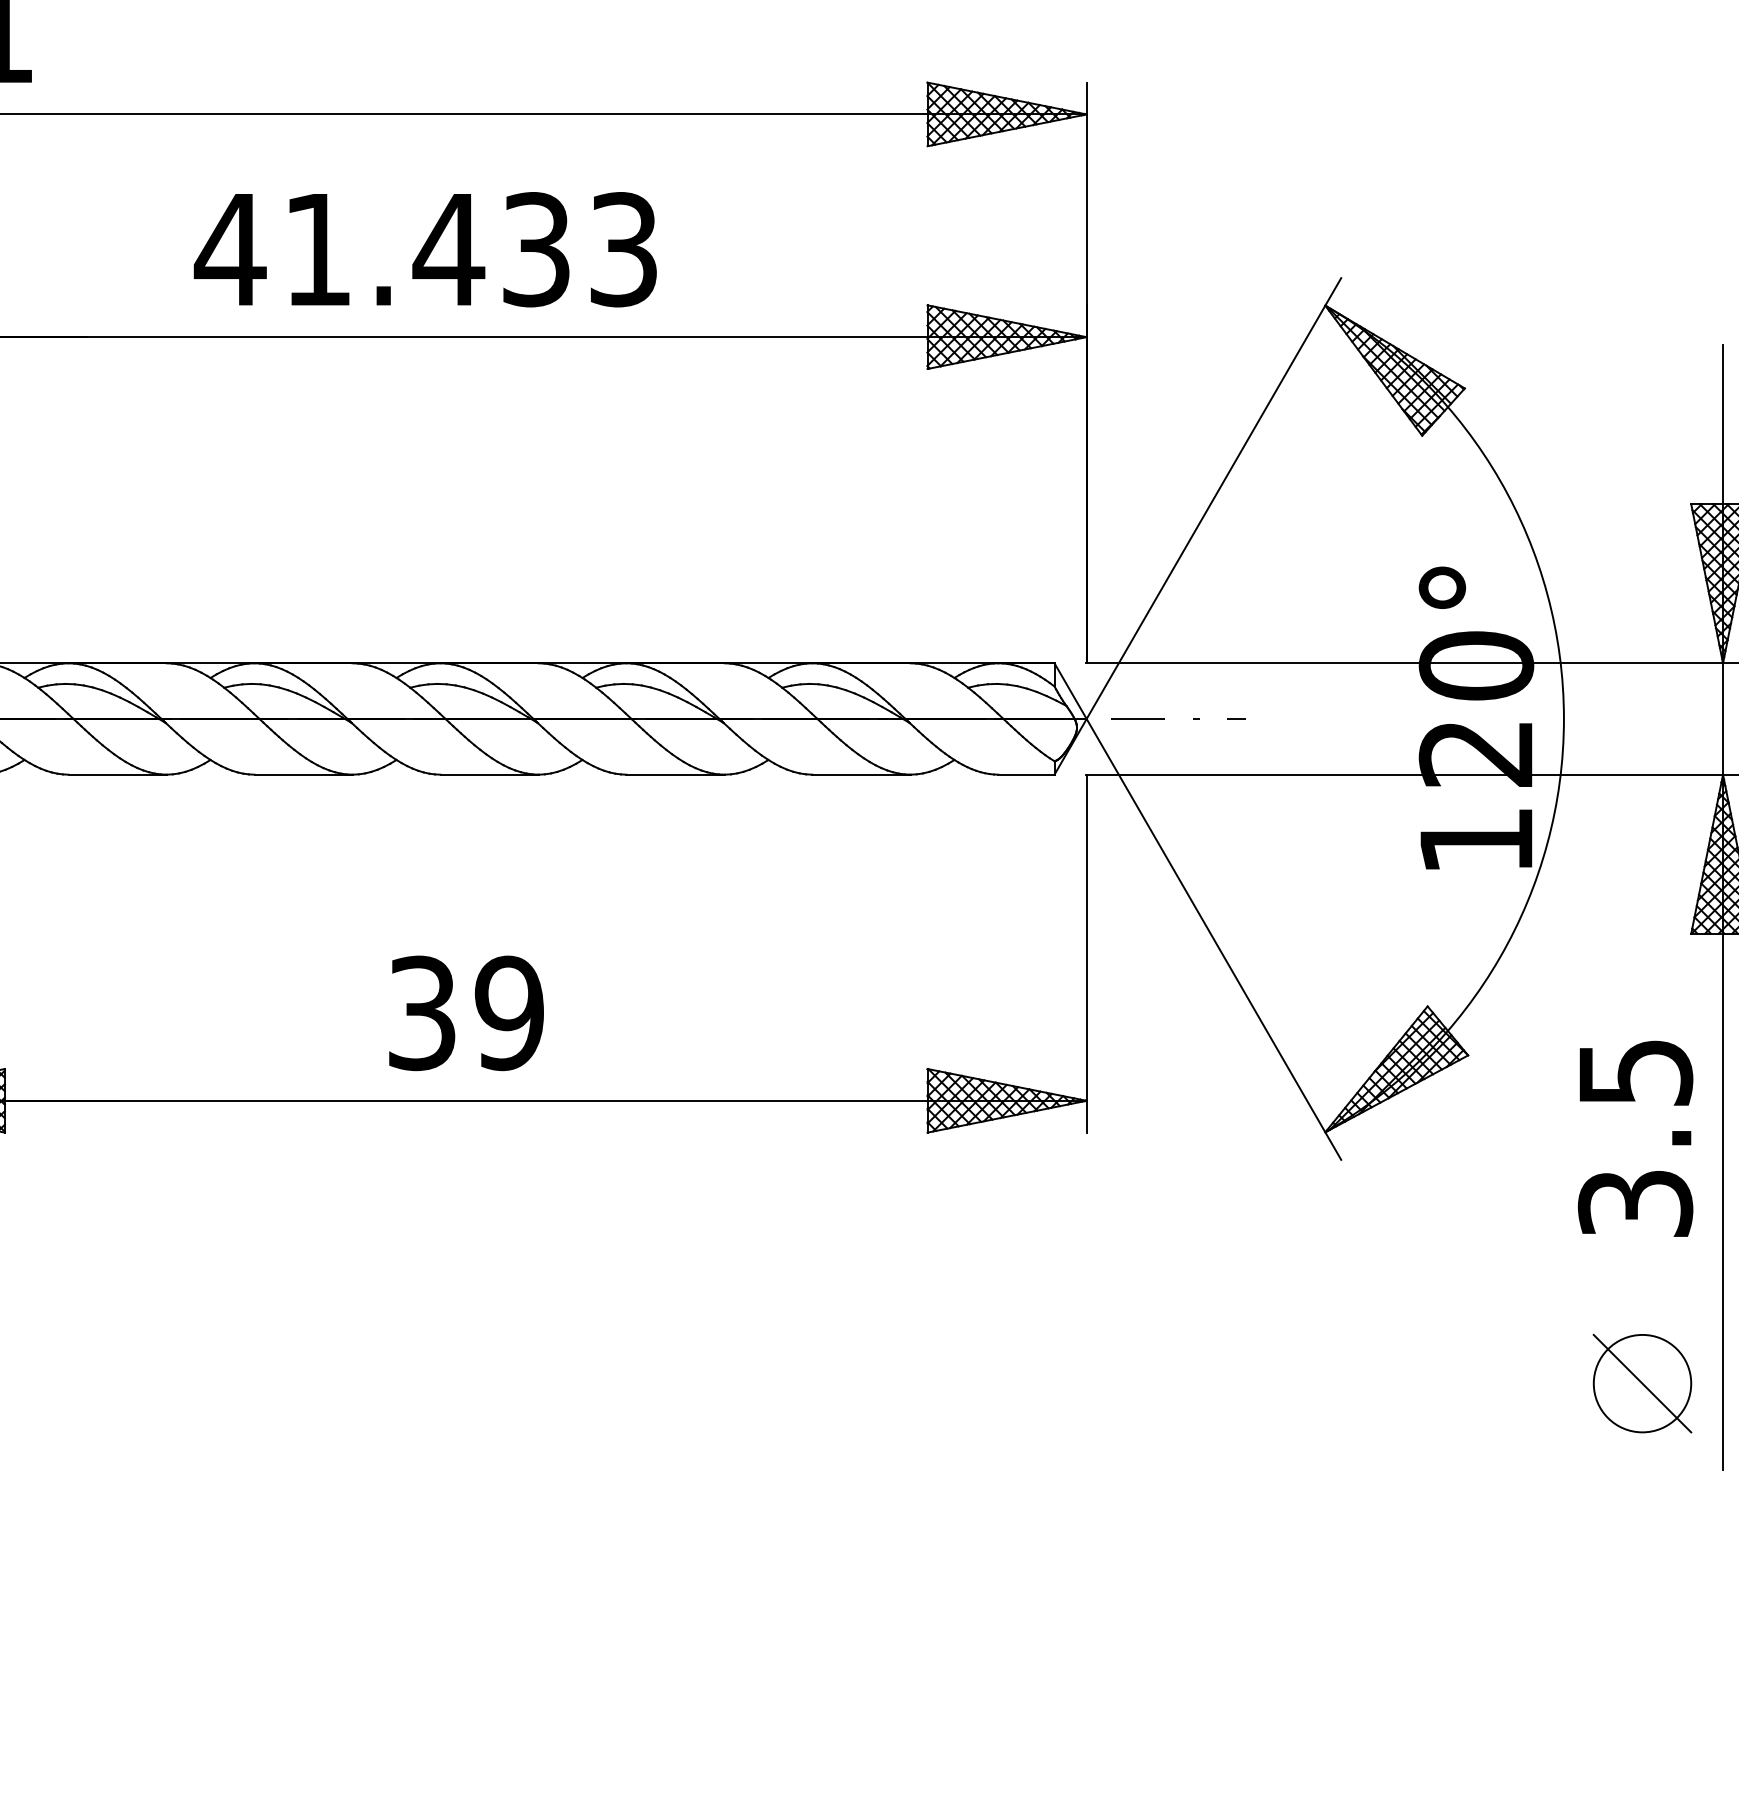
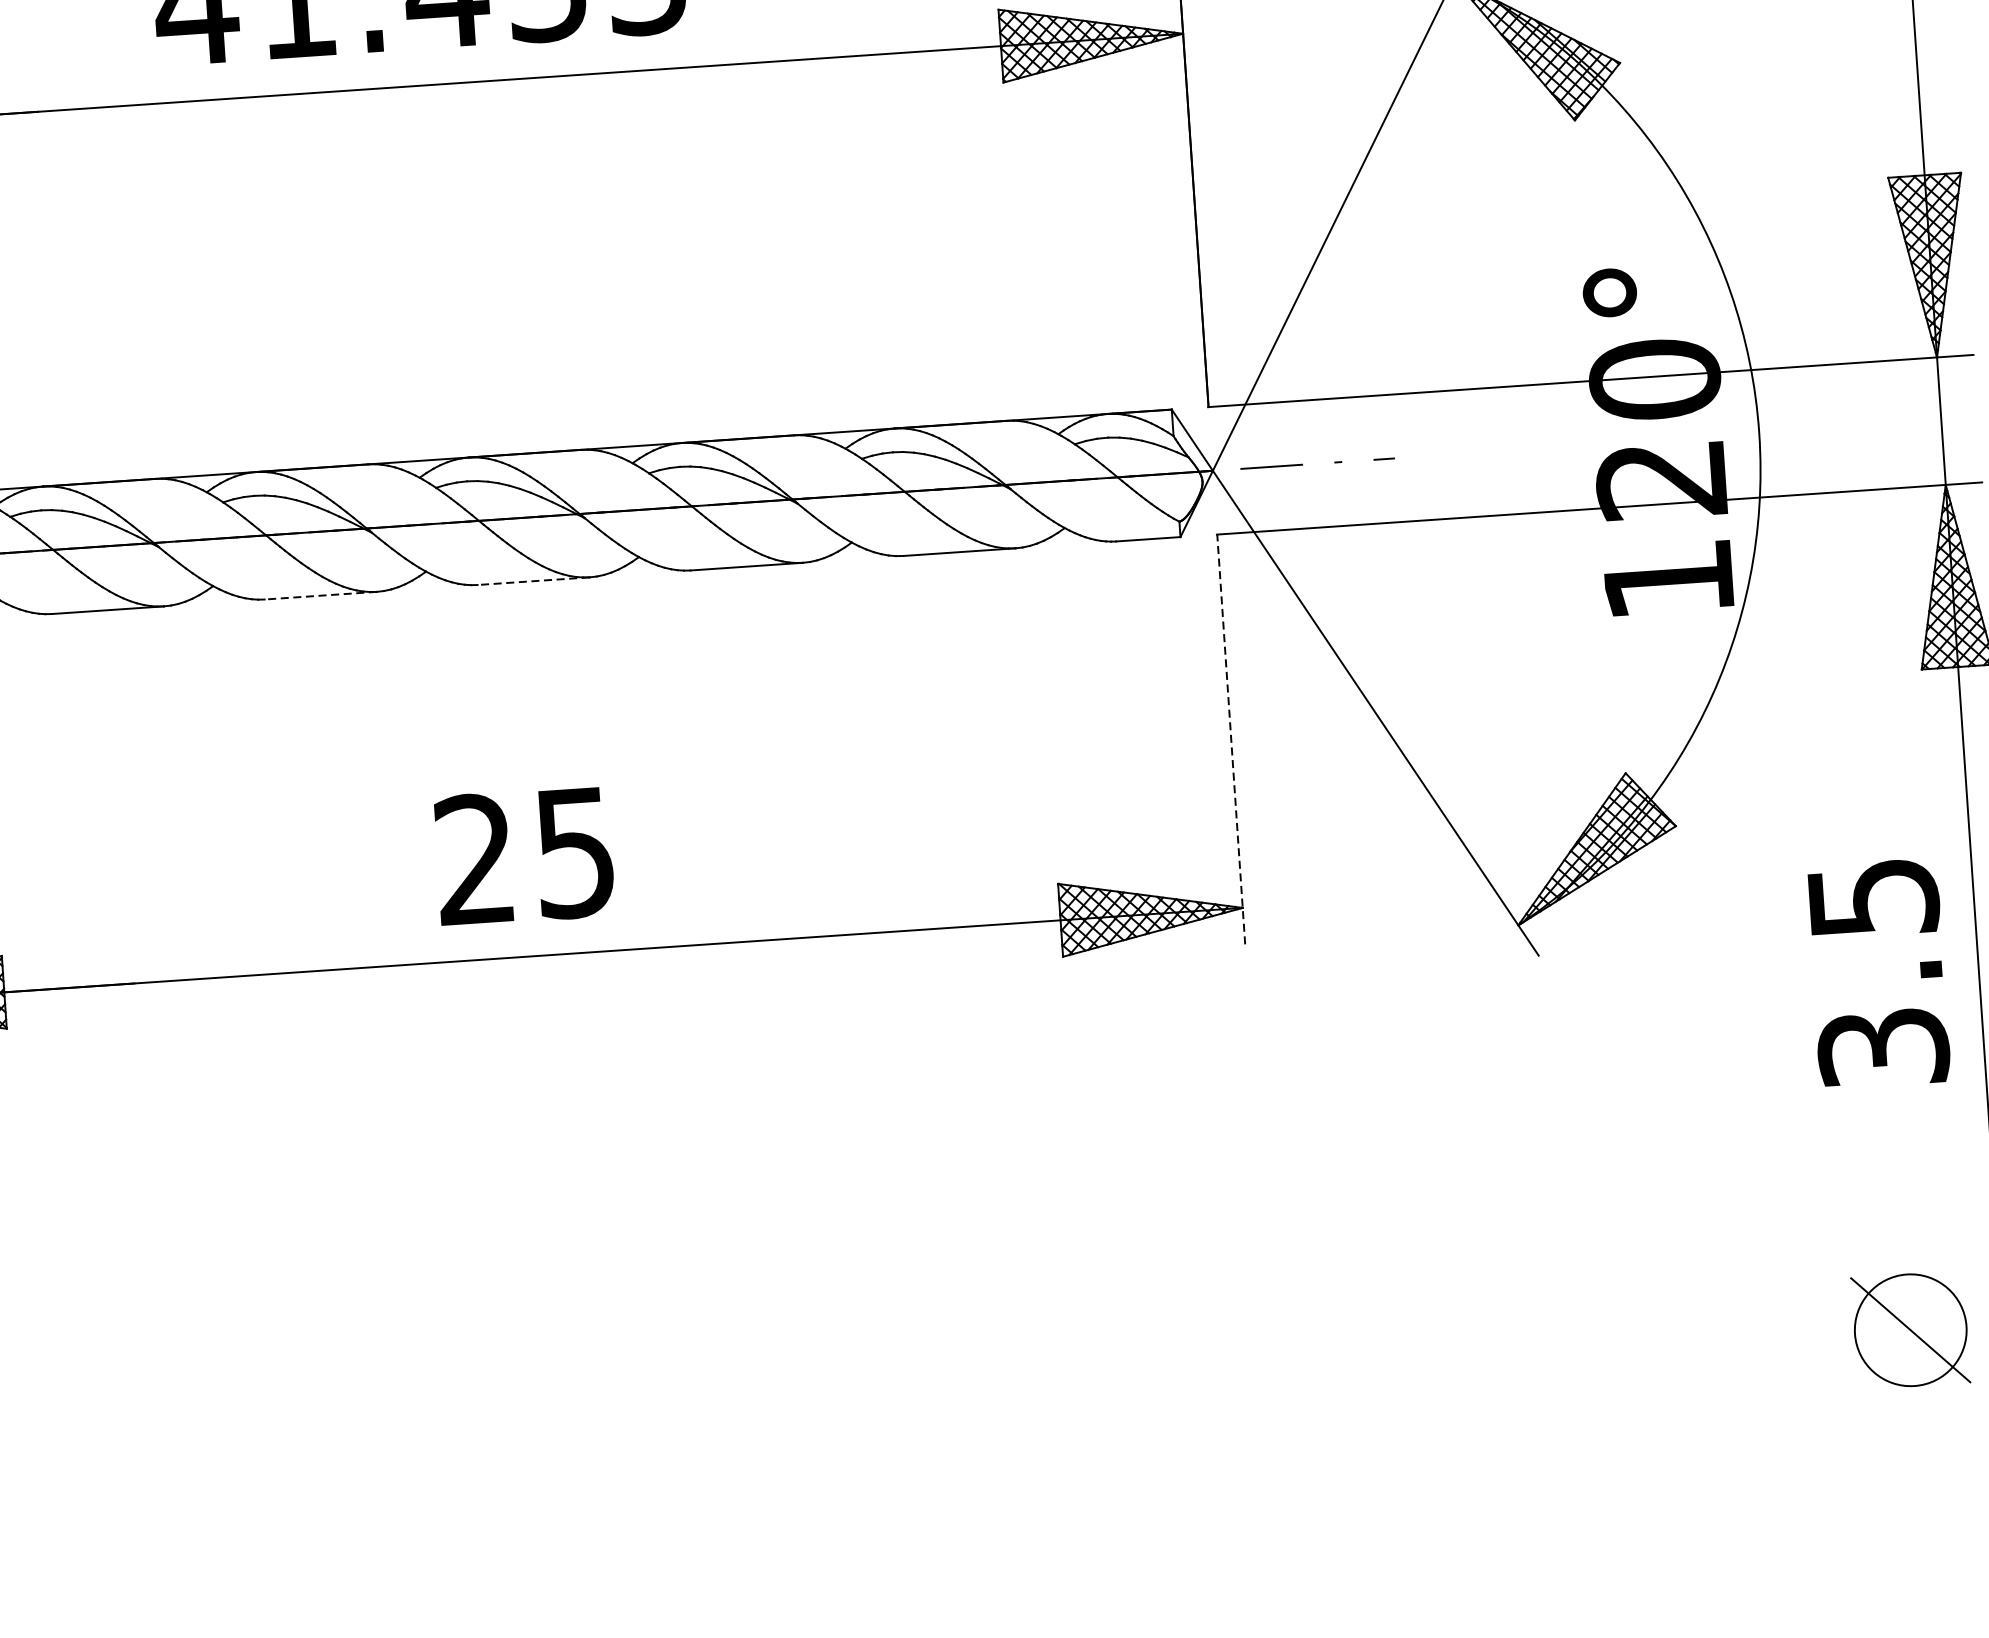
line: (303, 774) -> (320, 595), solid -> dashed
line: (489, 774) -> (533, 580), solid -> dashed
line: (1086, 953) -> (1231, 739), solid -> dashed
text: (465, 1013) -> (524, 856), 39 -> 25
text: (1635, 1138) -> (1878, 973), moved
part: (1642, 1383) -> (1910, 1330), moved

